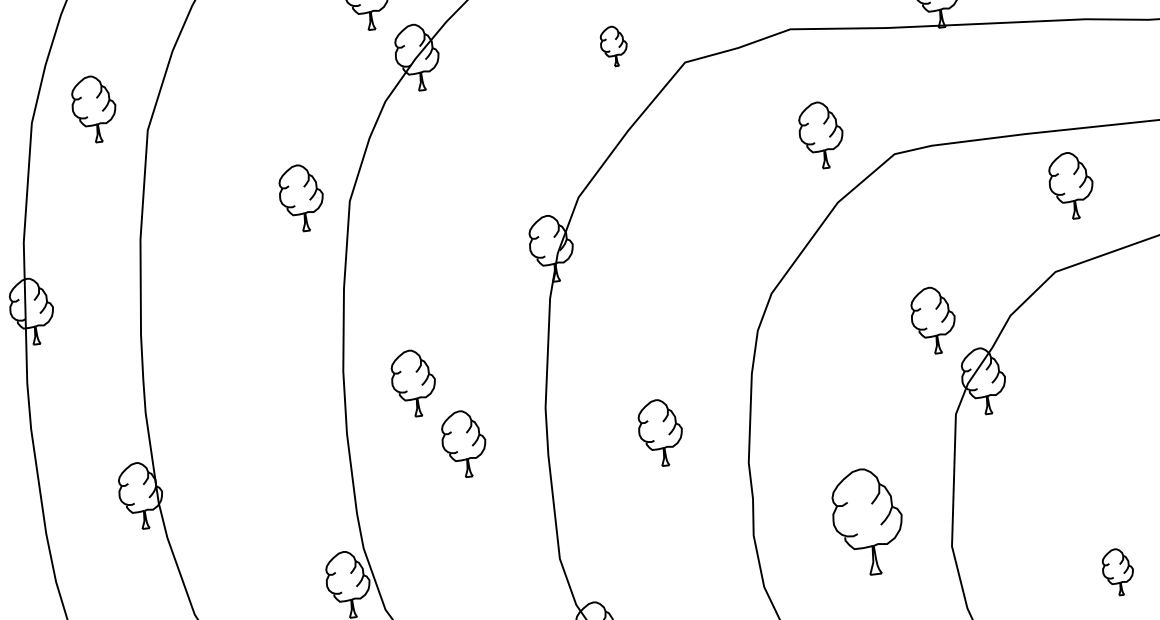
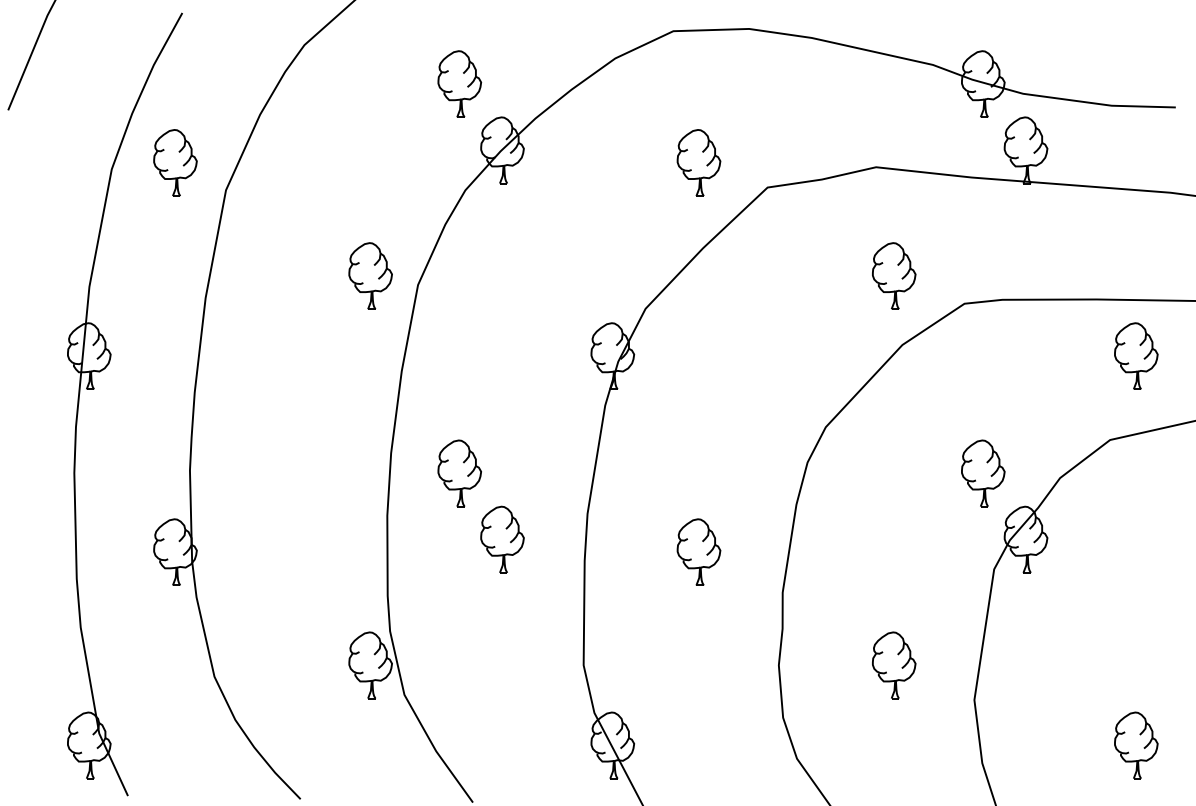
part: (613, 45) -> (698, 162), size x1.67
part: (868, 521) -> (894, 665), size x0.62
part: (1118, 572) -> (1136, 745), size x1.43

